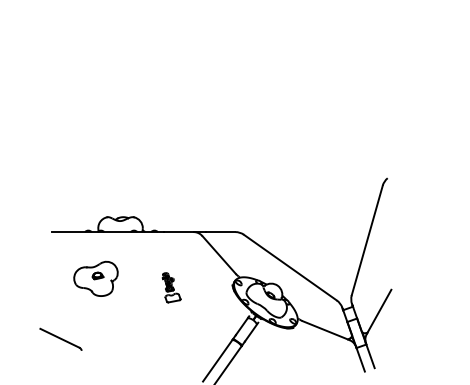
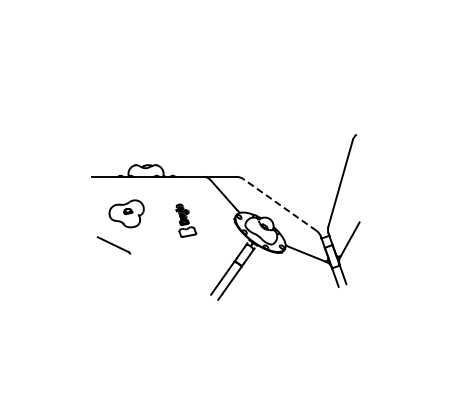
line: (289, 267) -> (279, 204), solid -> dashed
part: (171, 287) -> (186, 220), size x1.4
line: (60, 339) -> (113, 245), moved

